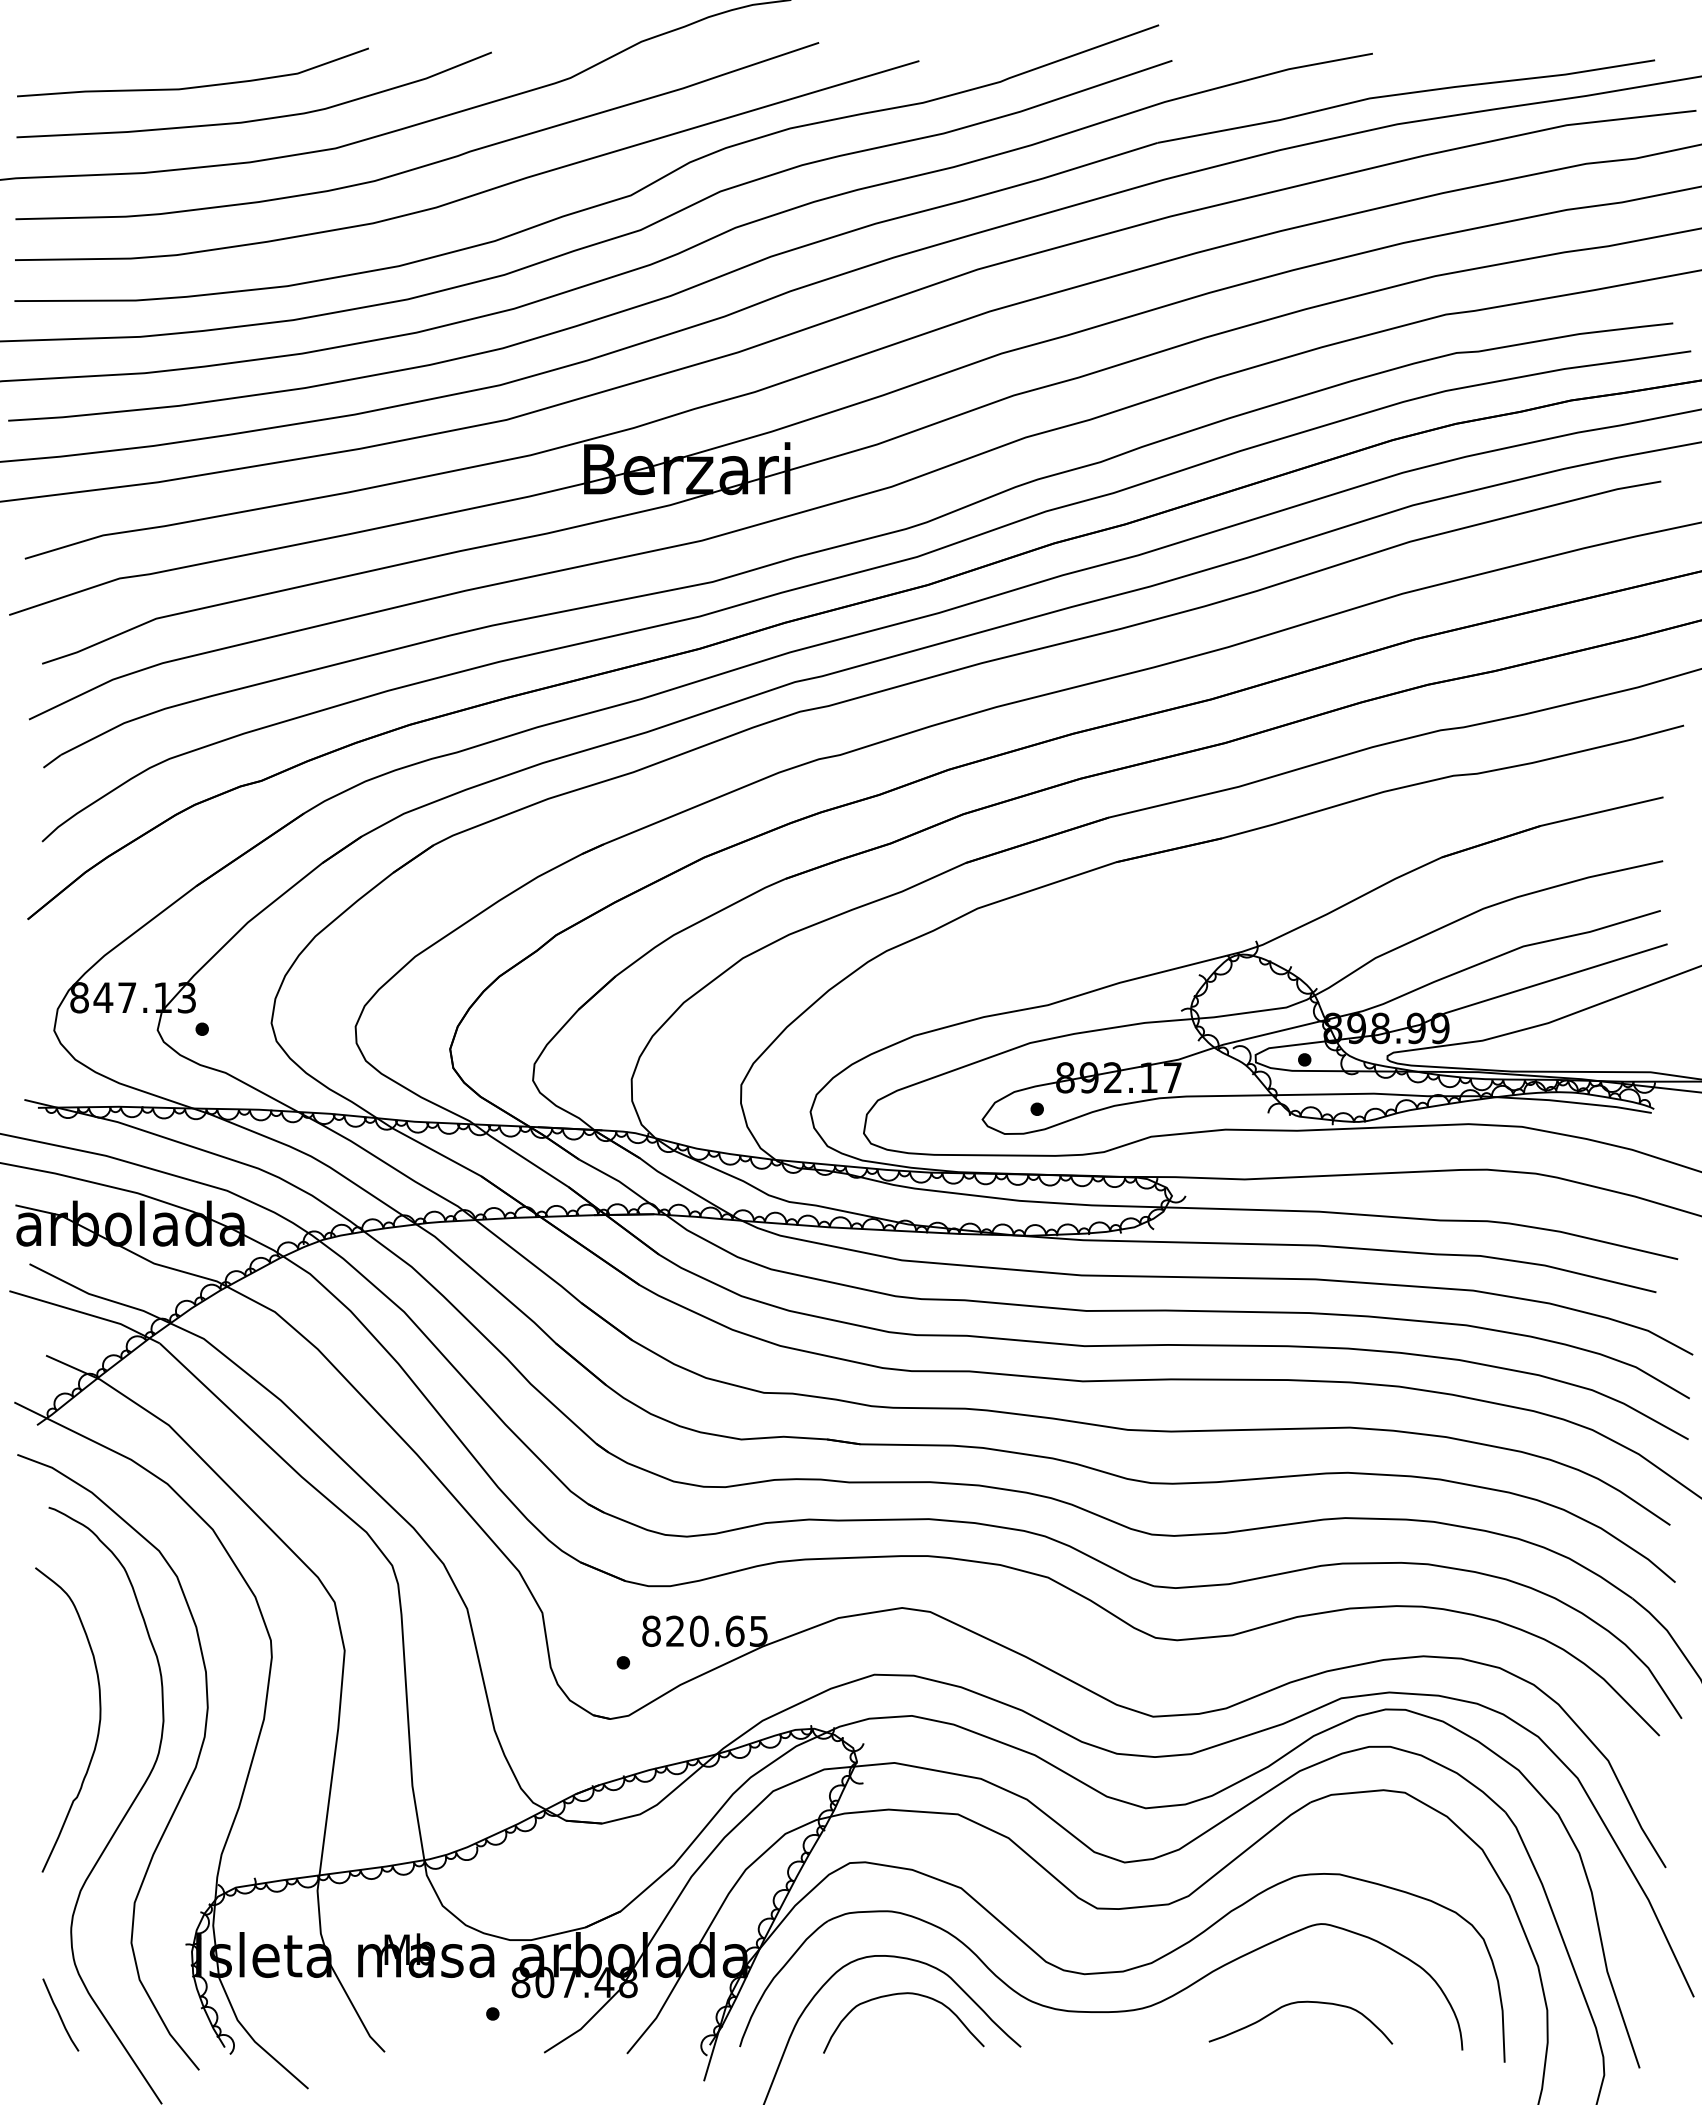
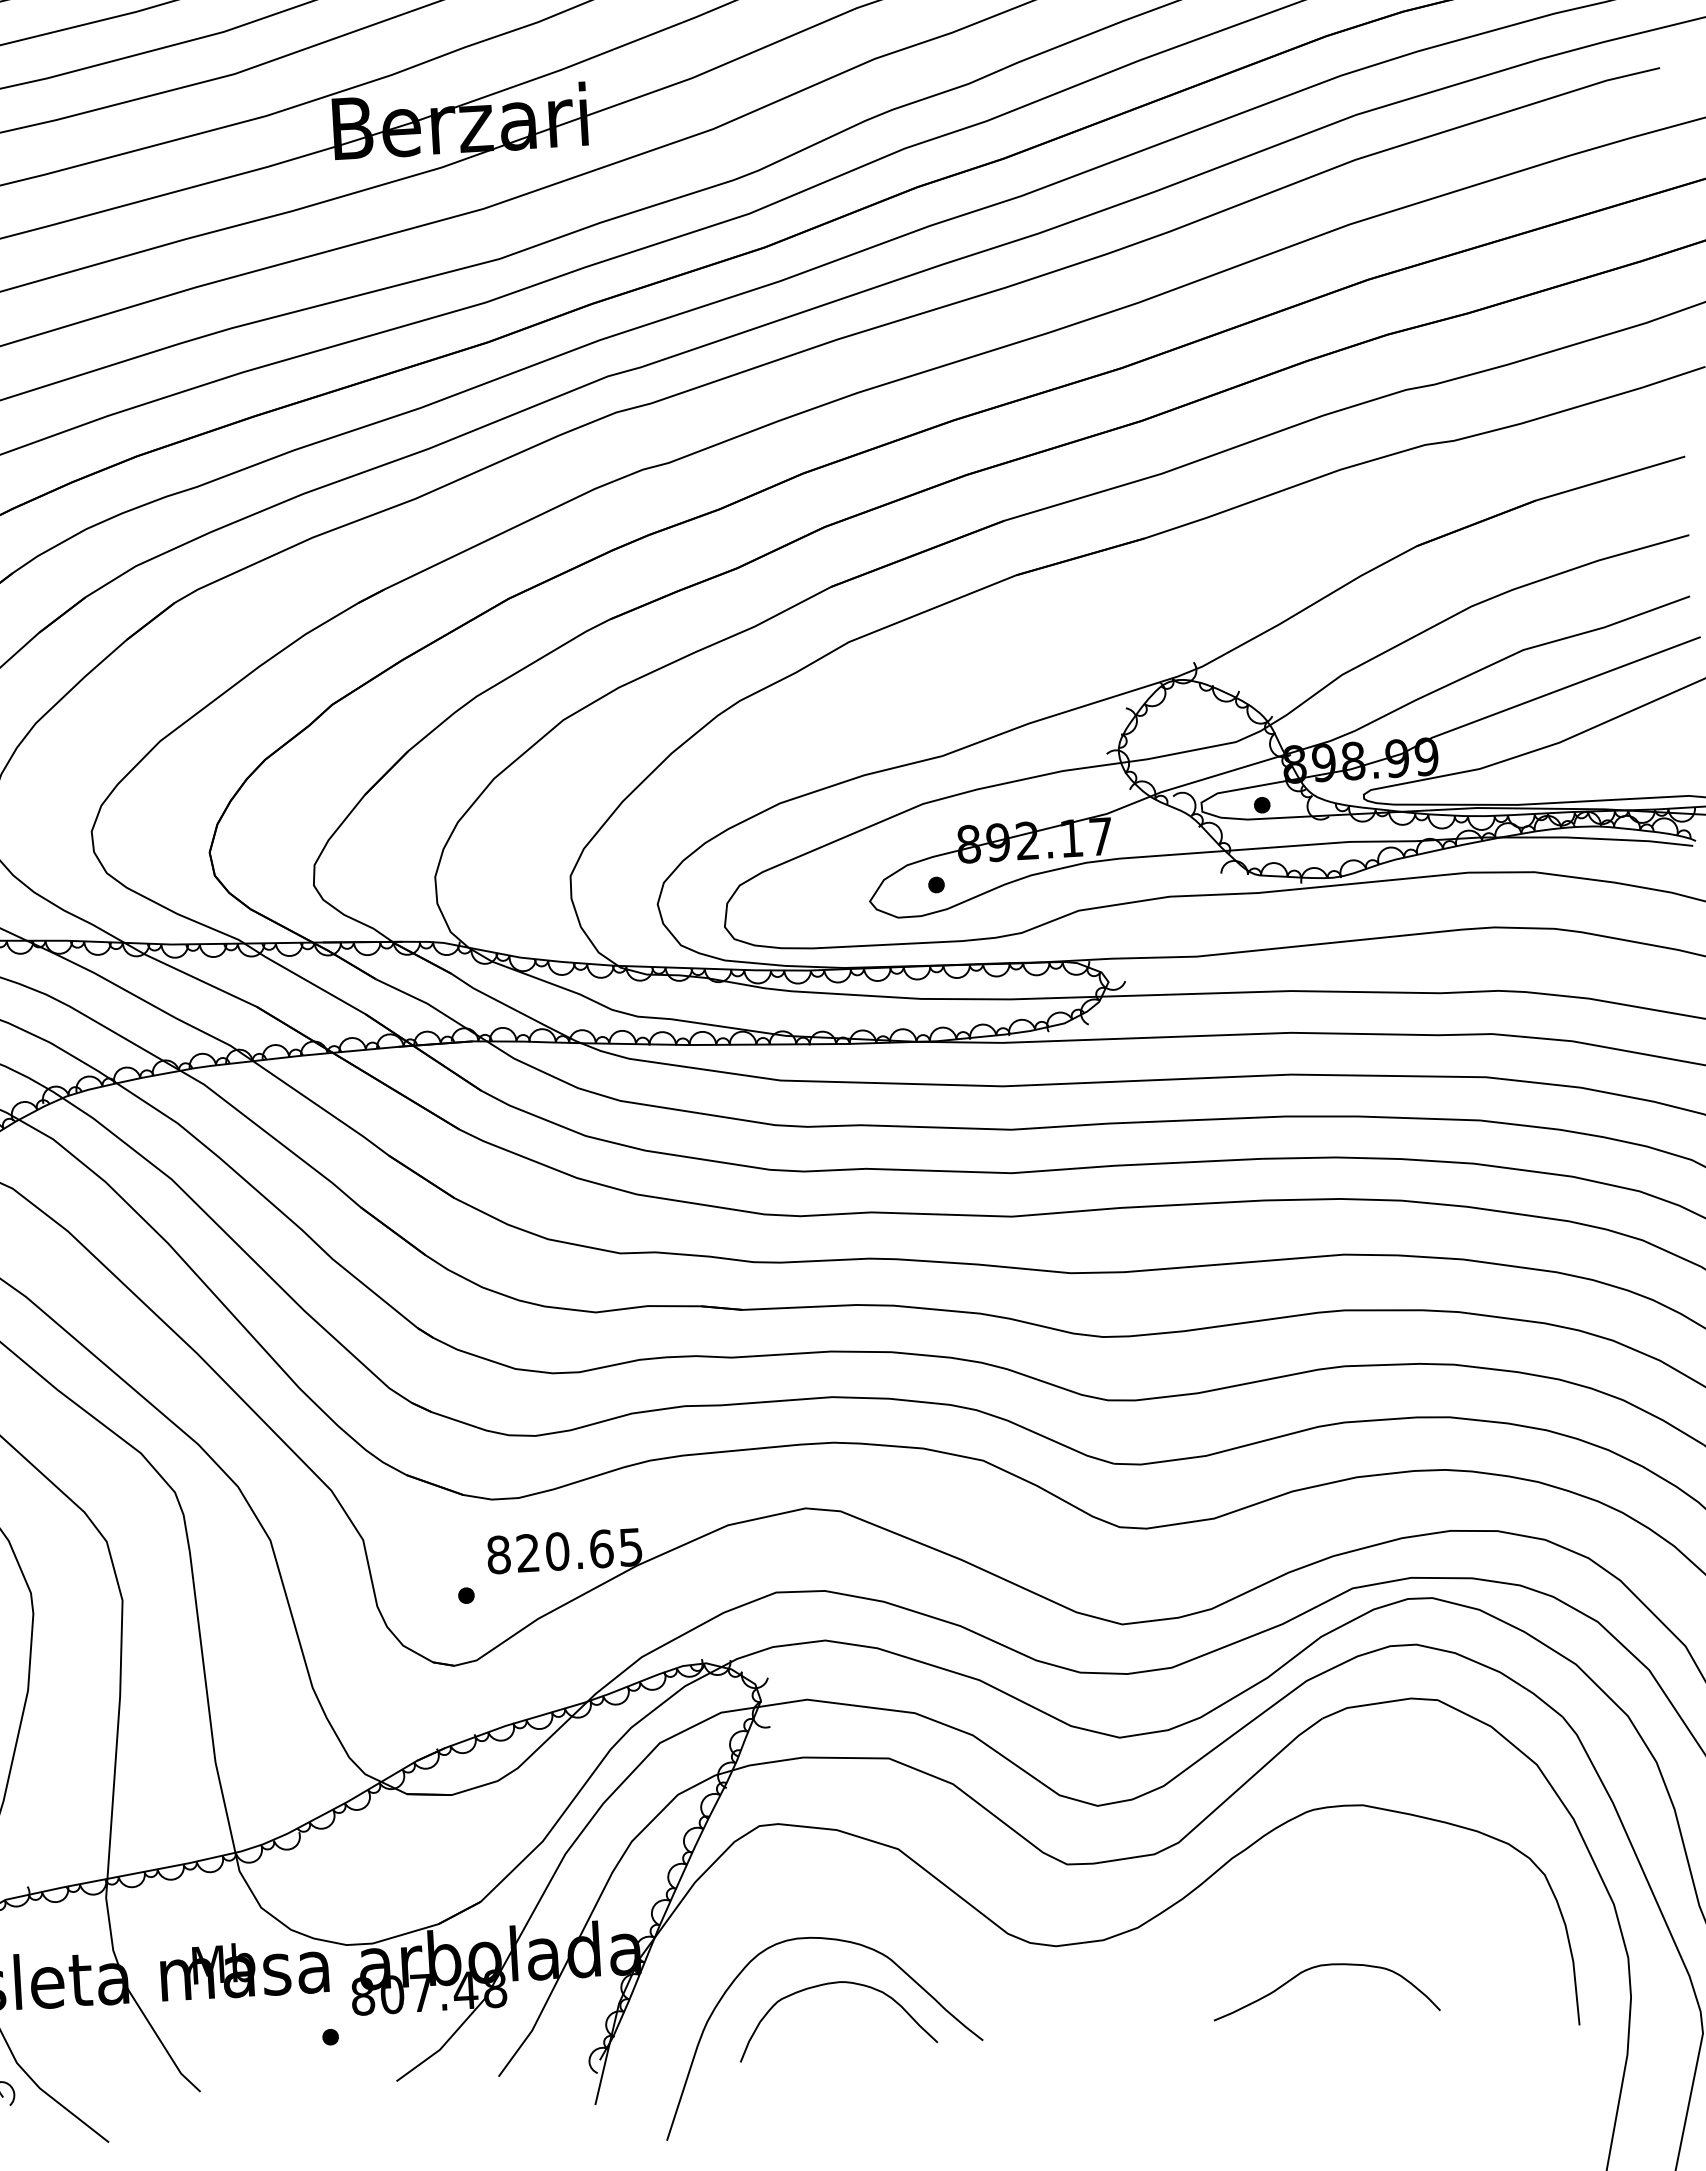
part: (1101, 2011) -> (1079, 1990), removed

